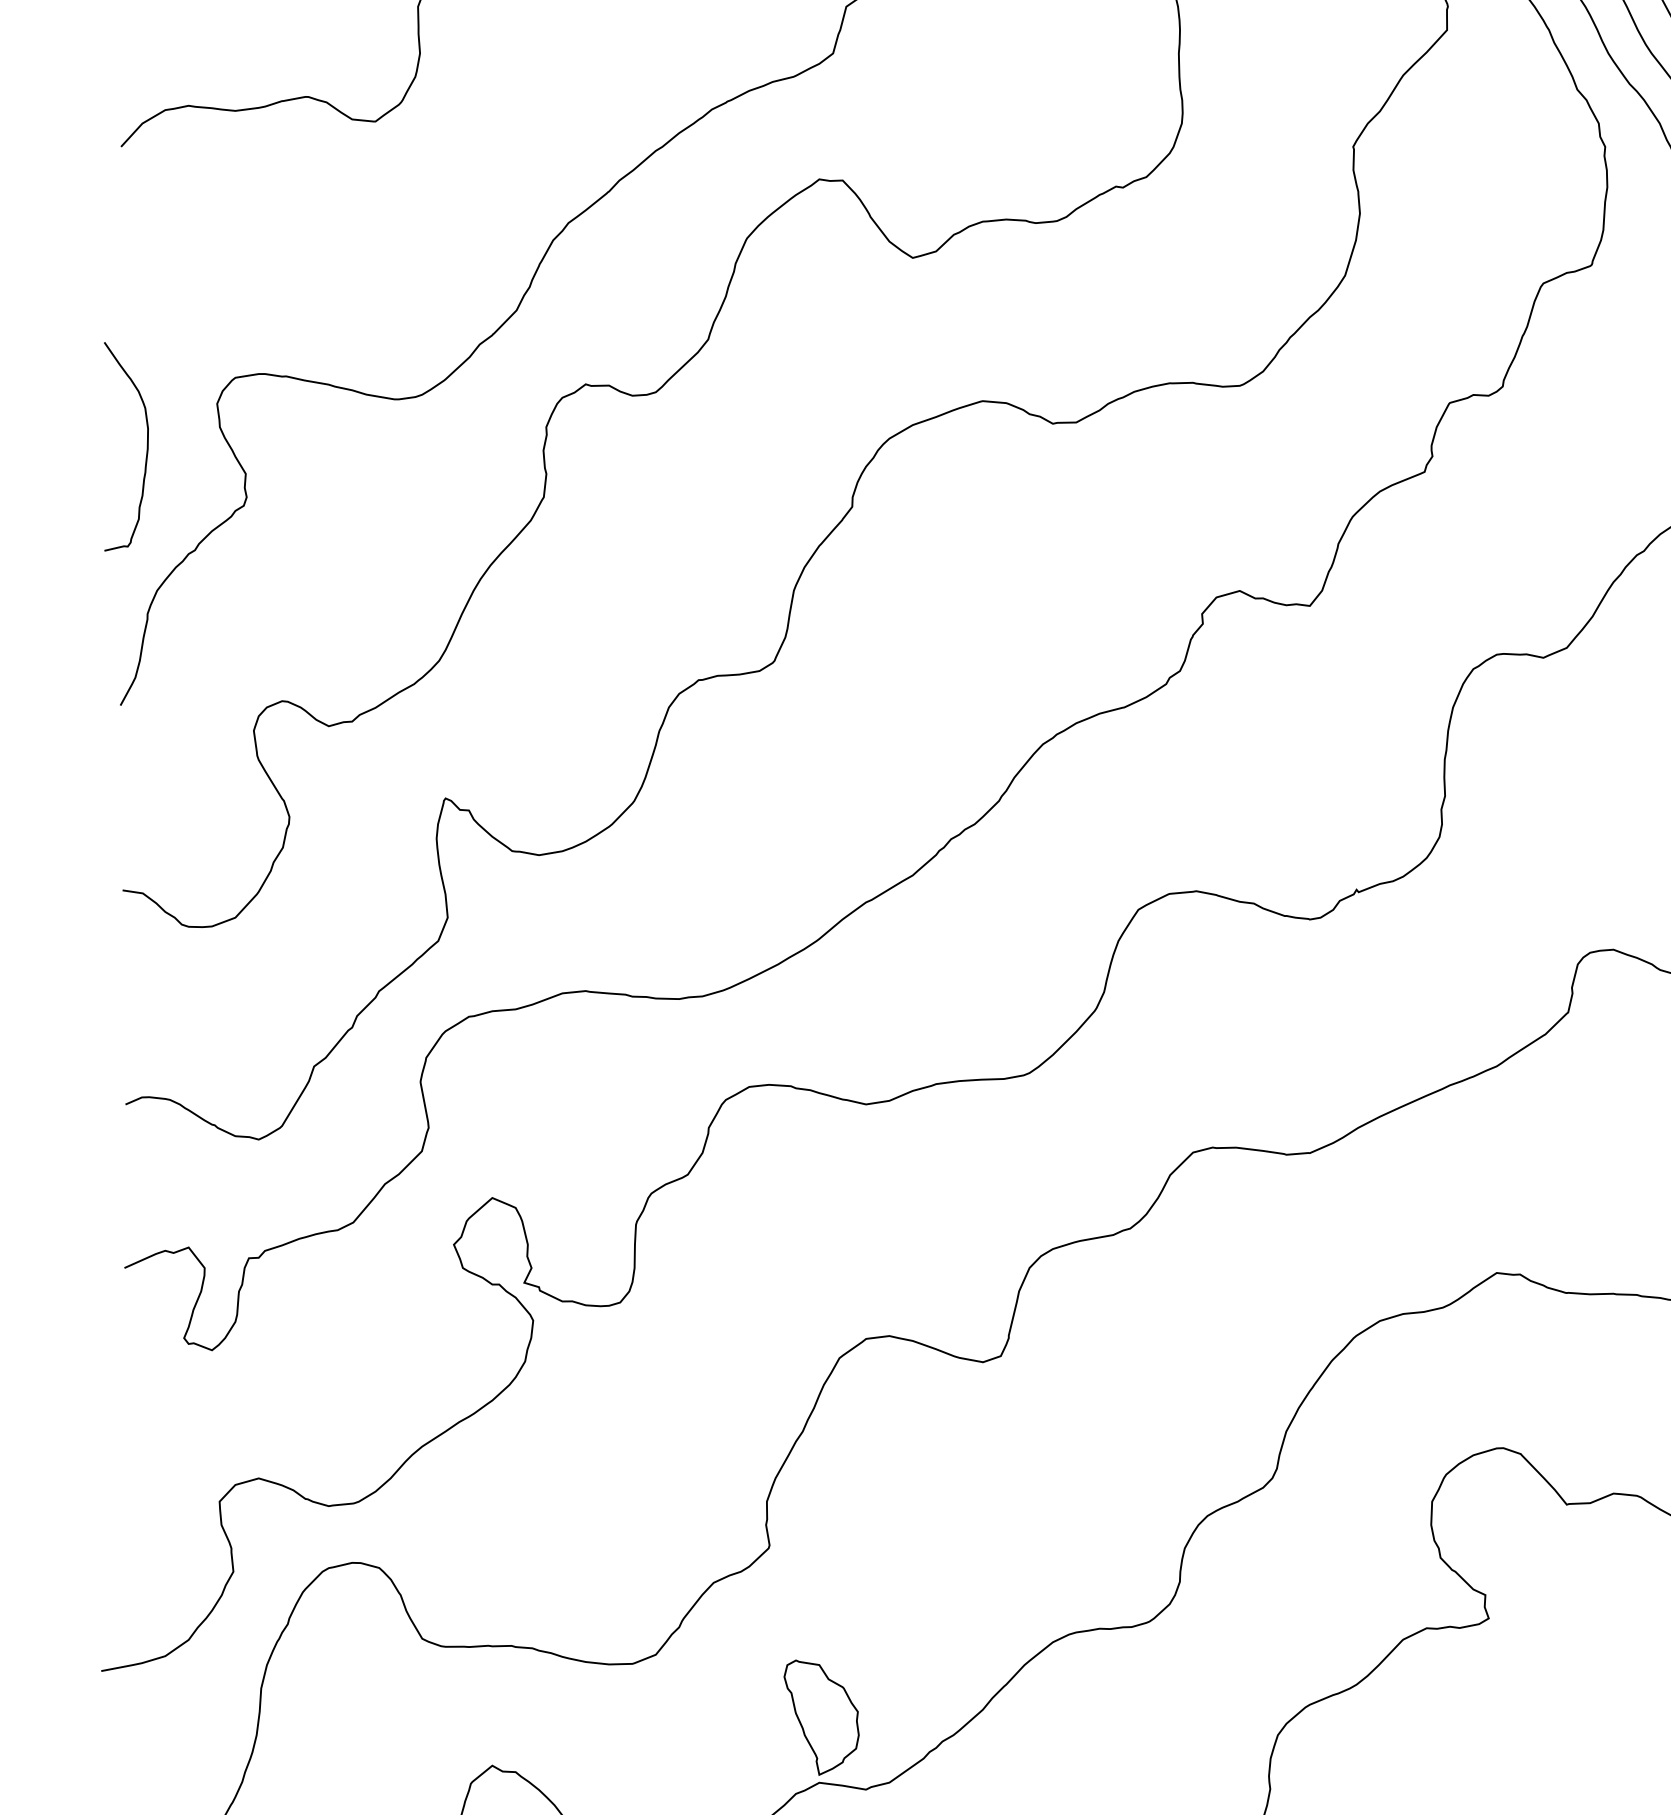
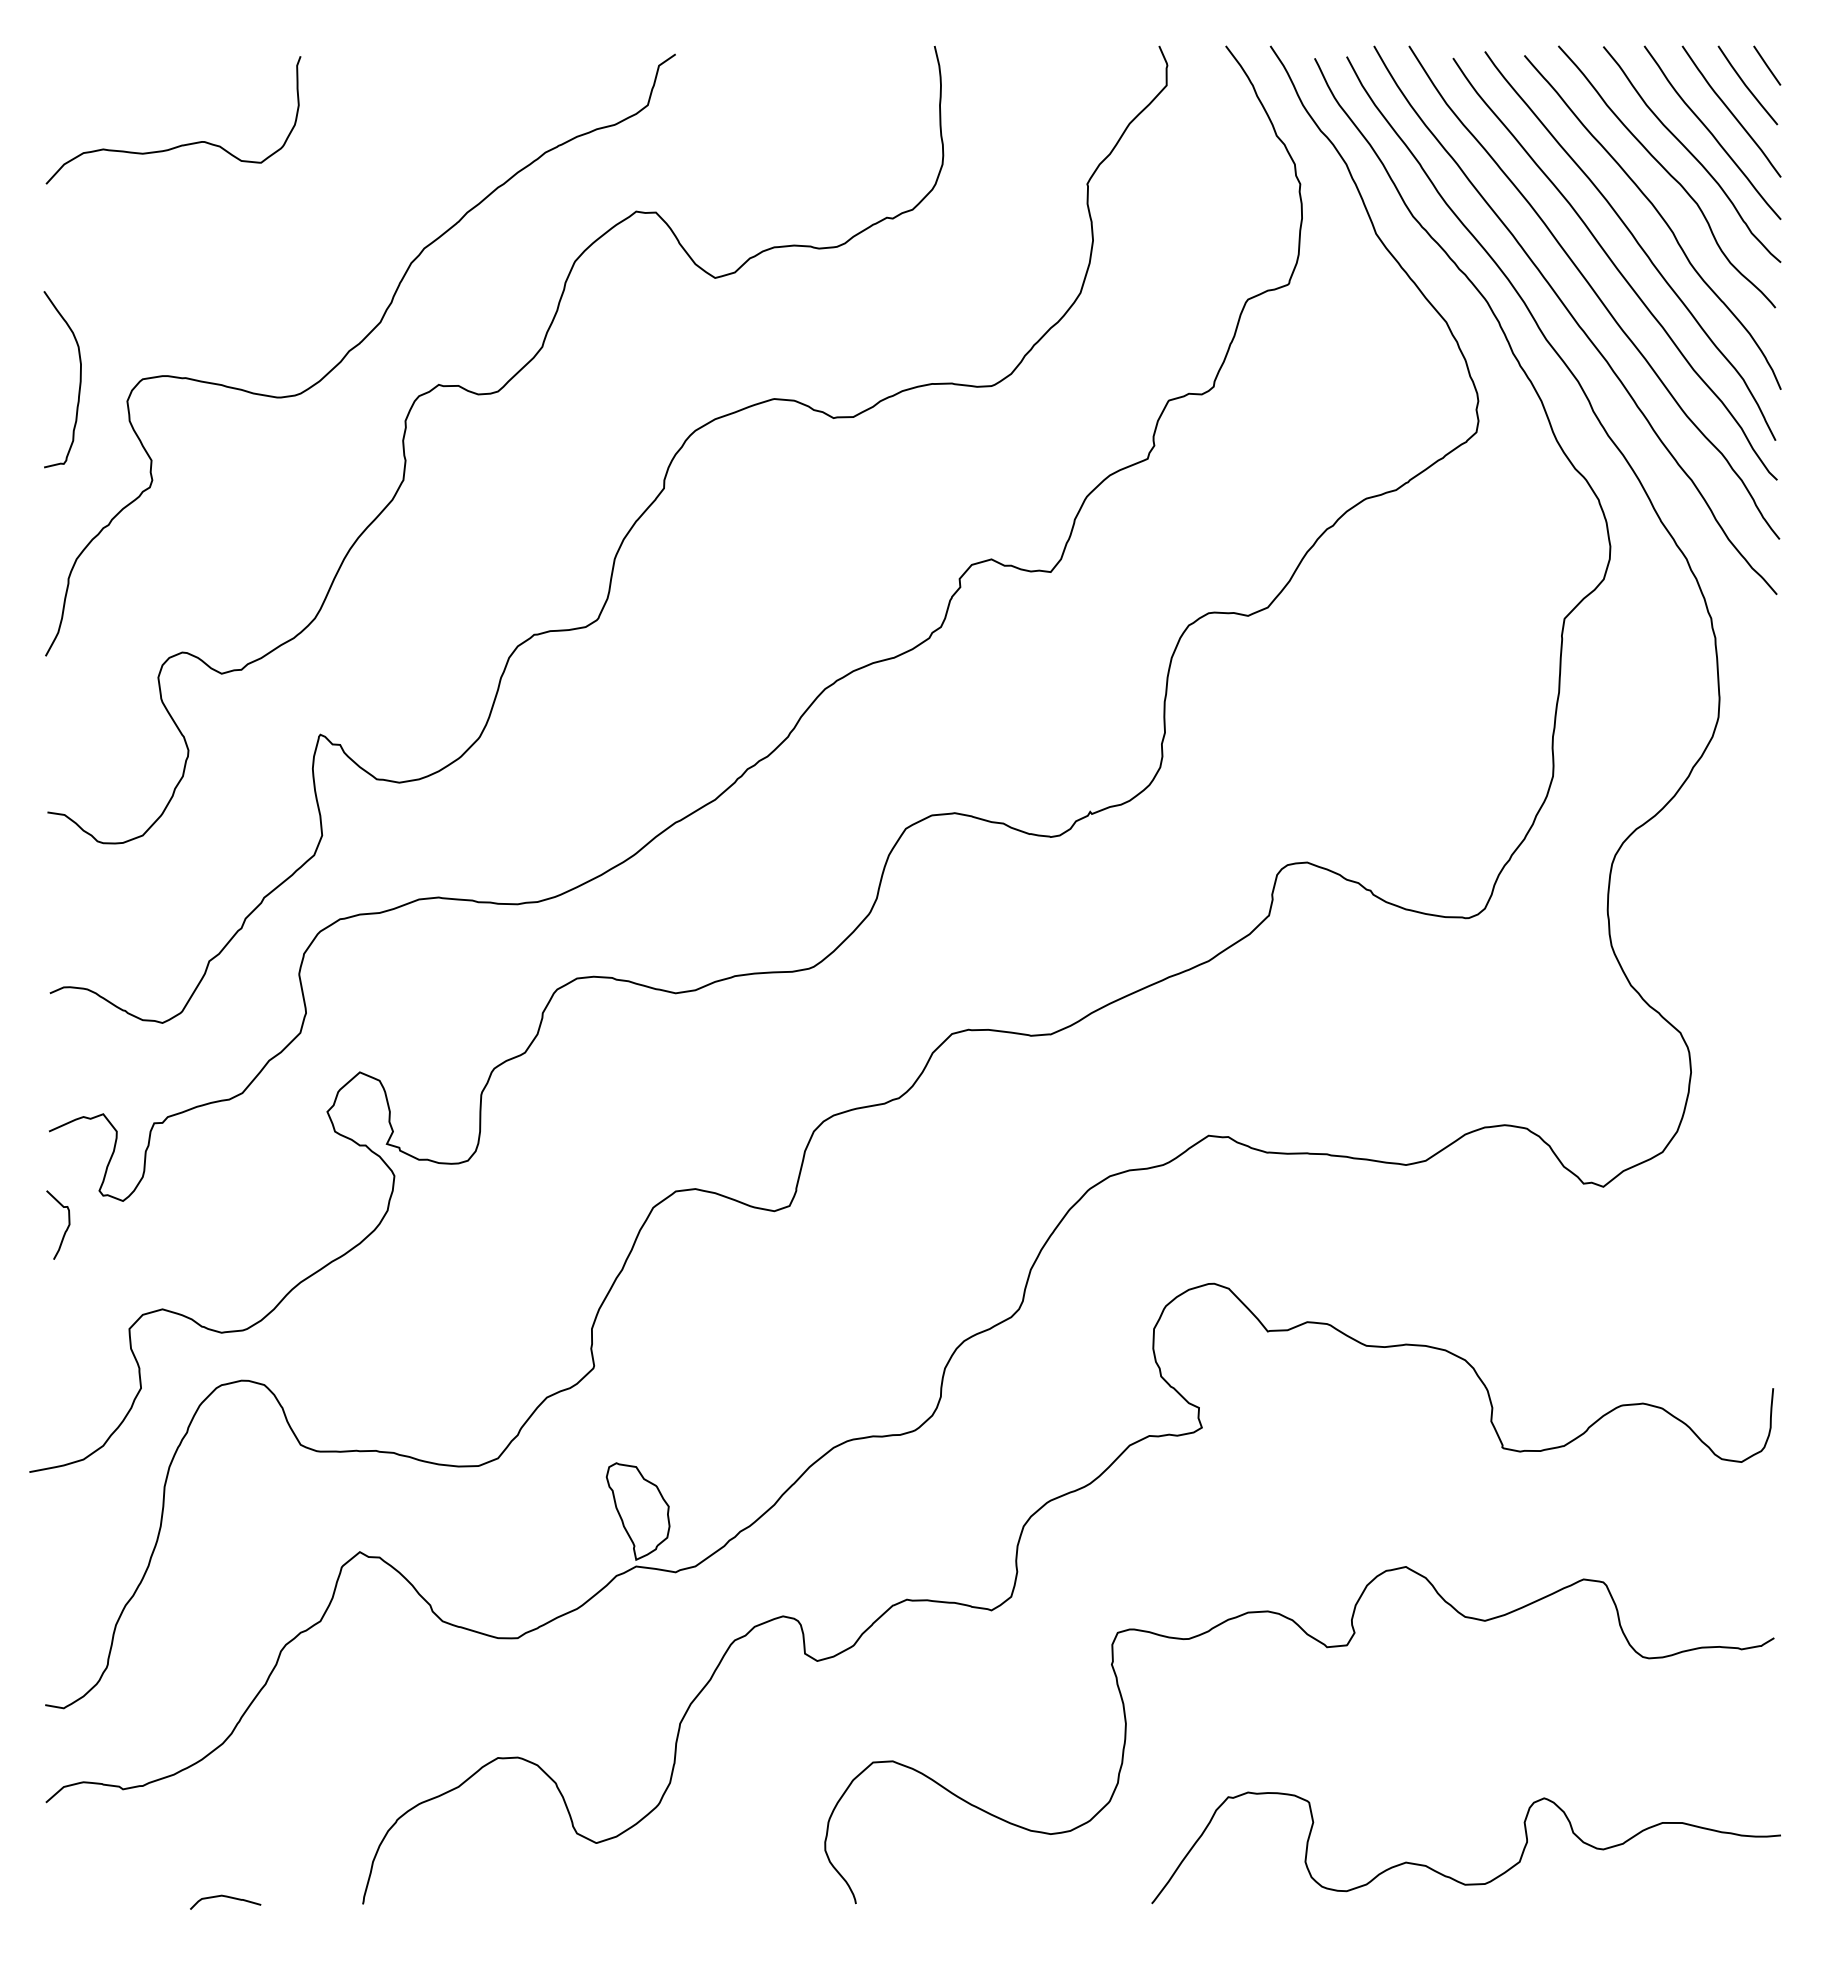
curve: (146, 446) -> (79, 379), moved
curve: (145, 1382) -> (66, 1228), added

